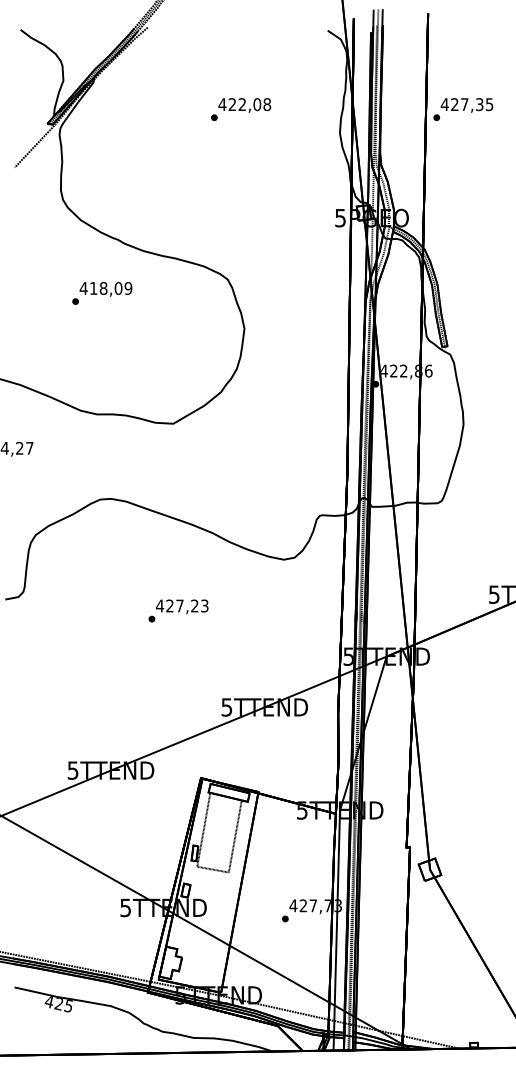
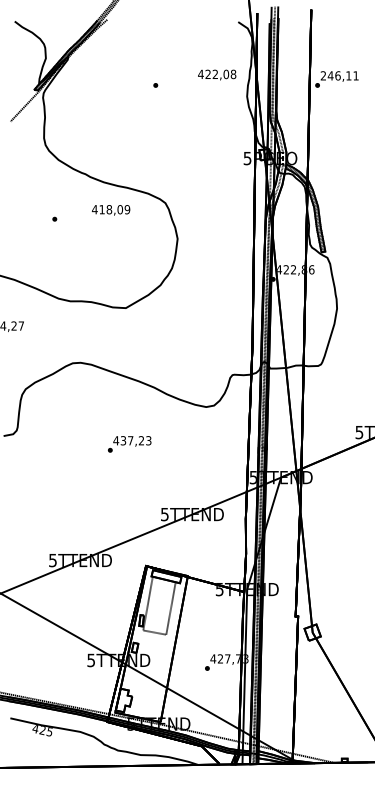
text: (466, 104) -> (339, 75), 427,35 -> 246,11
text: (244, 105) -> (216, 75), moved
text: (105, 289) -> (110, 210), moved
text: (169, 606) -> (123, 441), 427,23 -> 437,23

